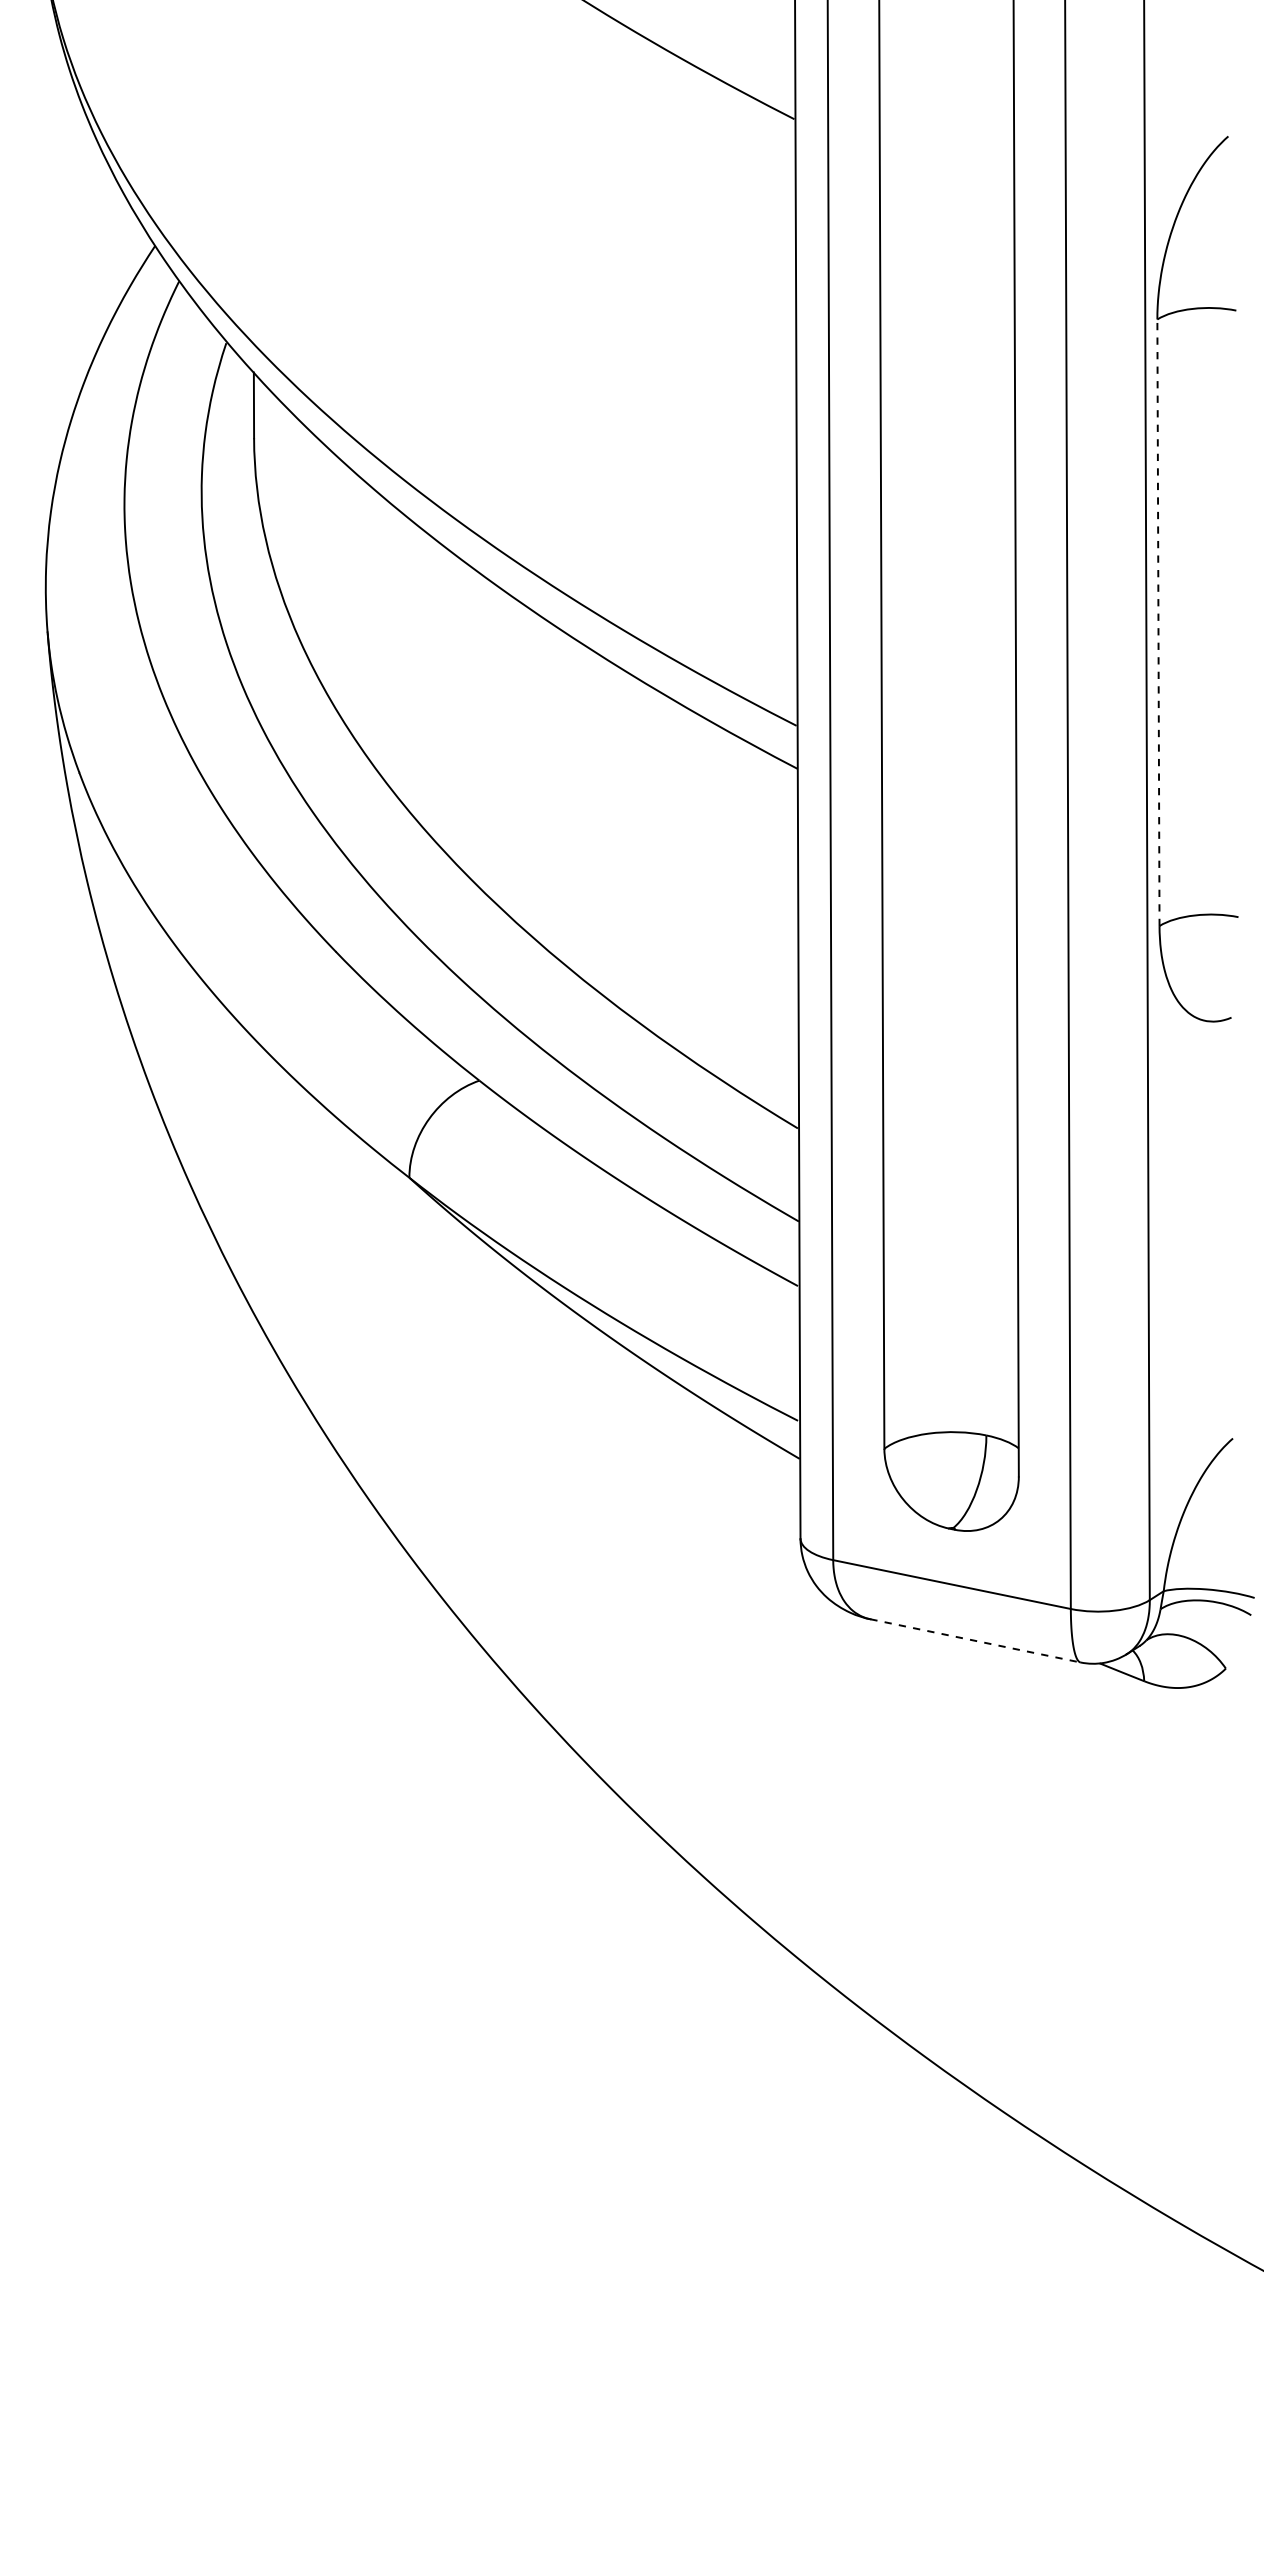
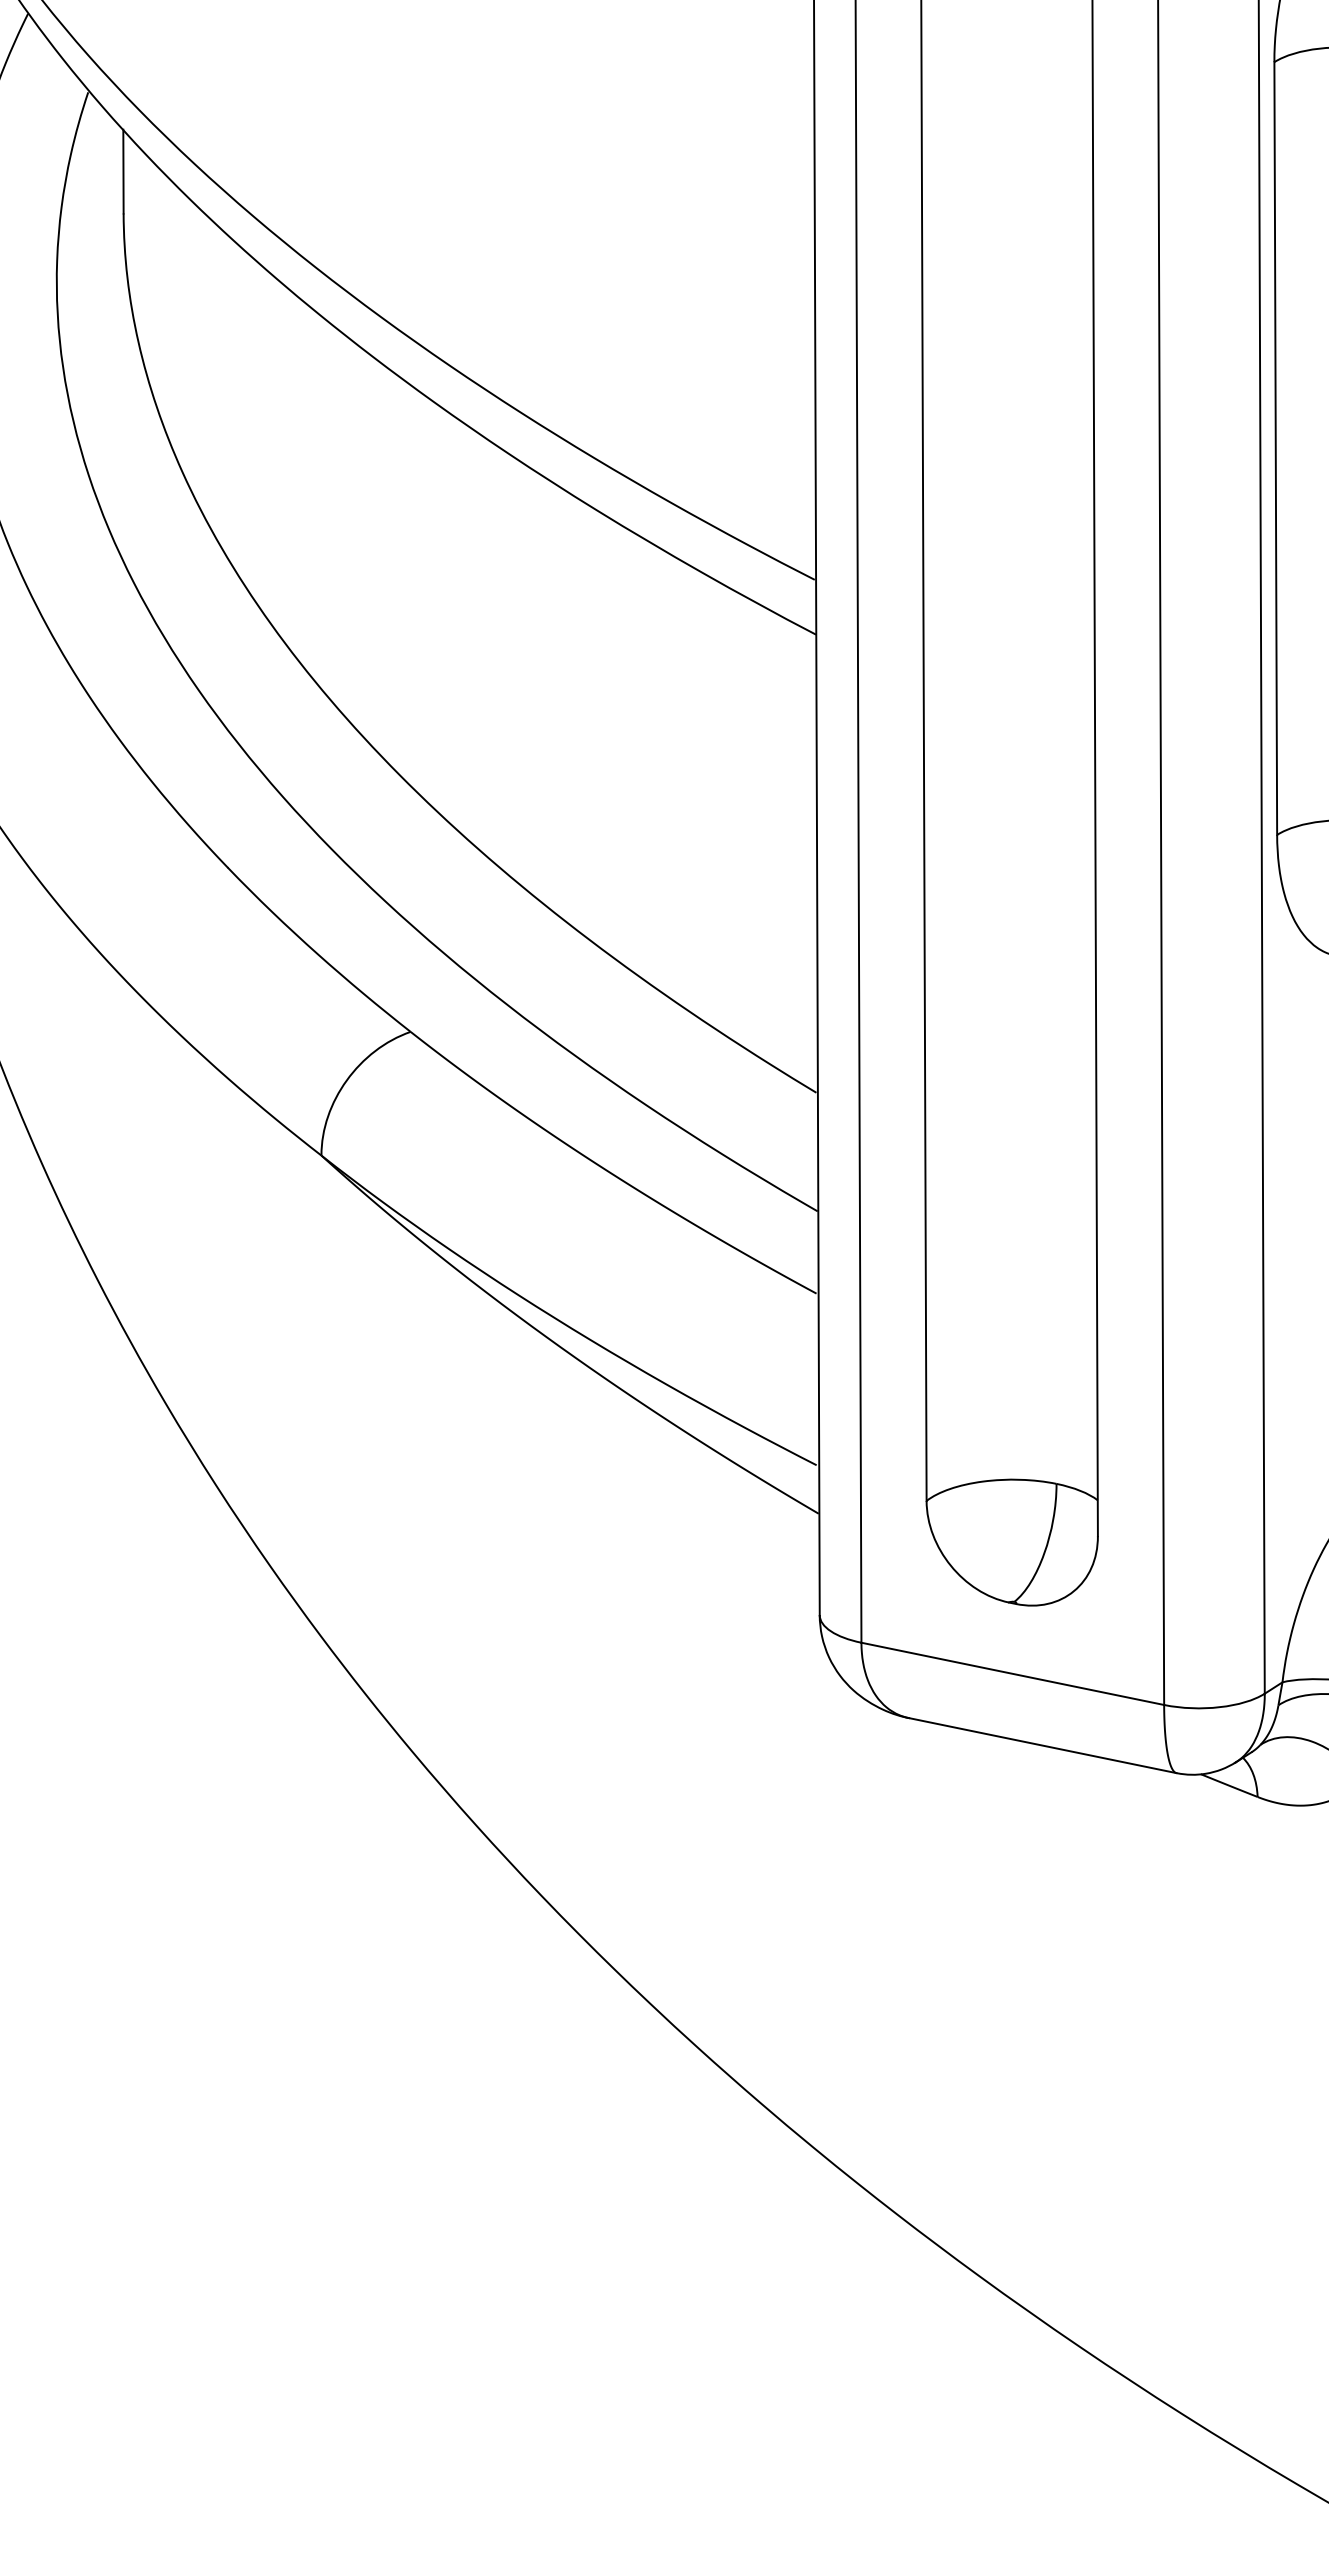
line: (1158, 622) -> (1275, 448), dashed -> solid
line: (975, 1640) -> (1042, 1745), dashed -> solid

